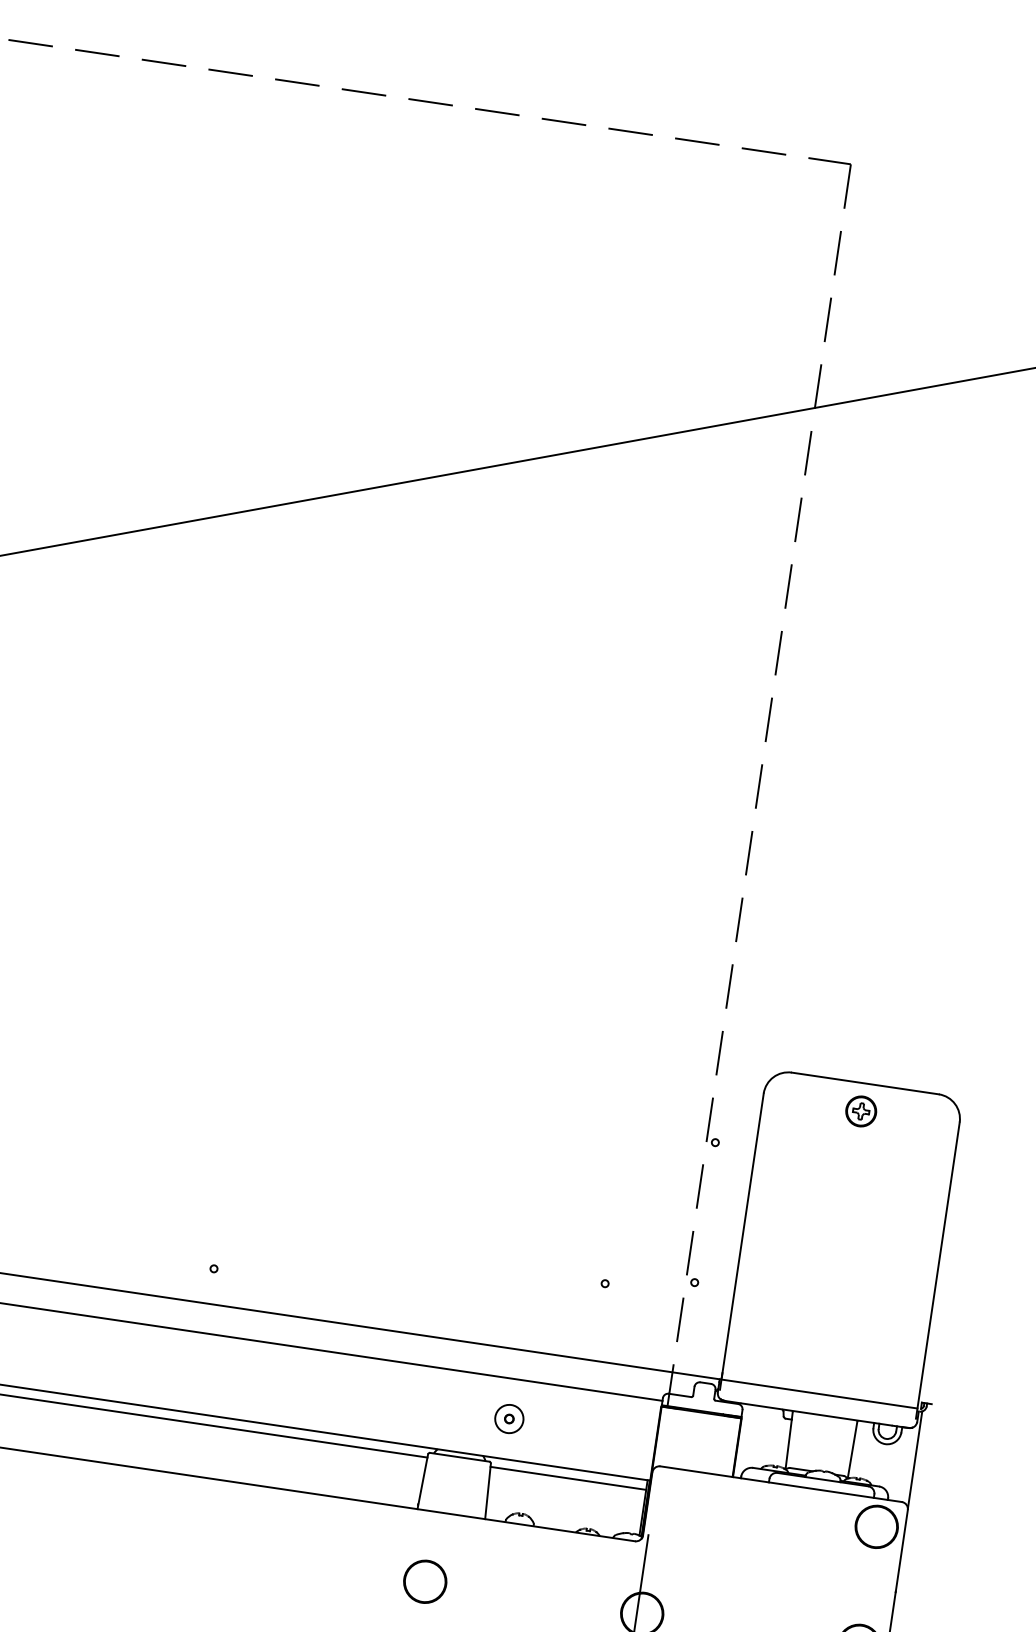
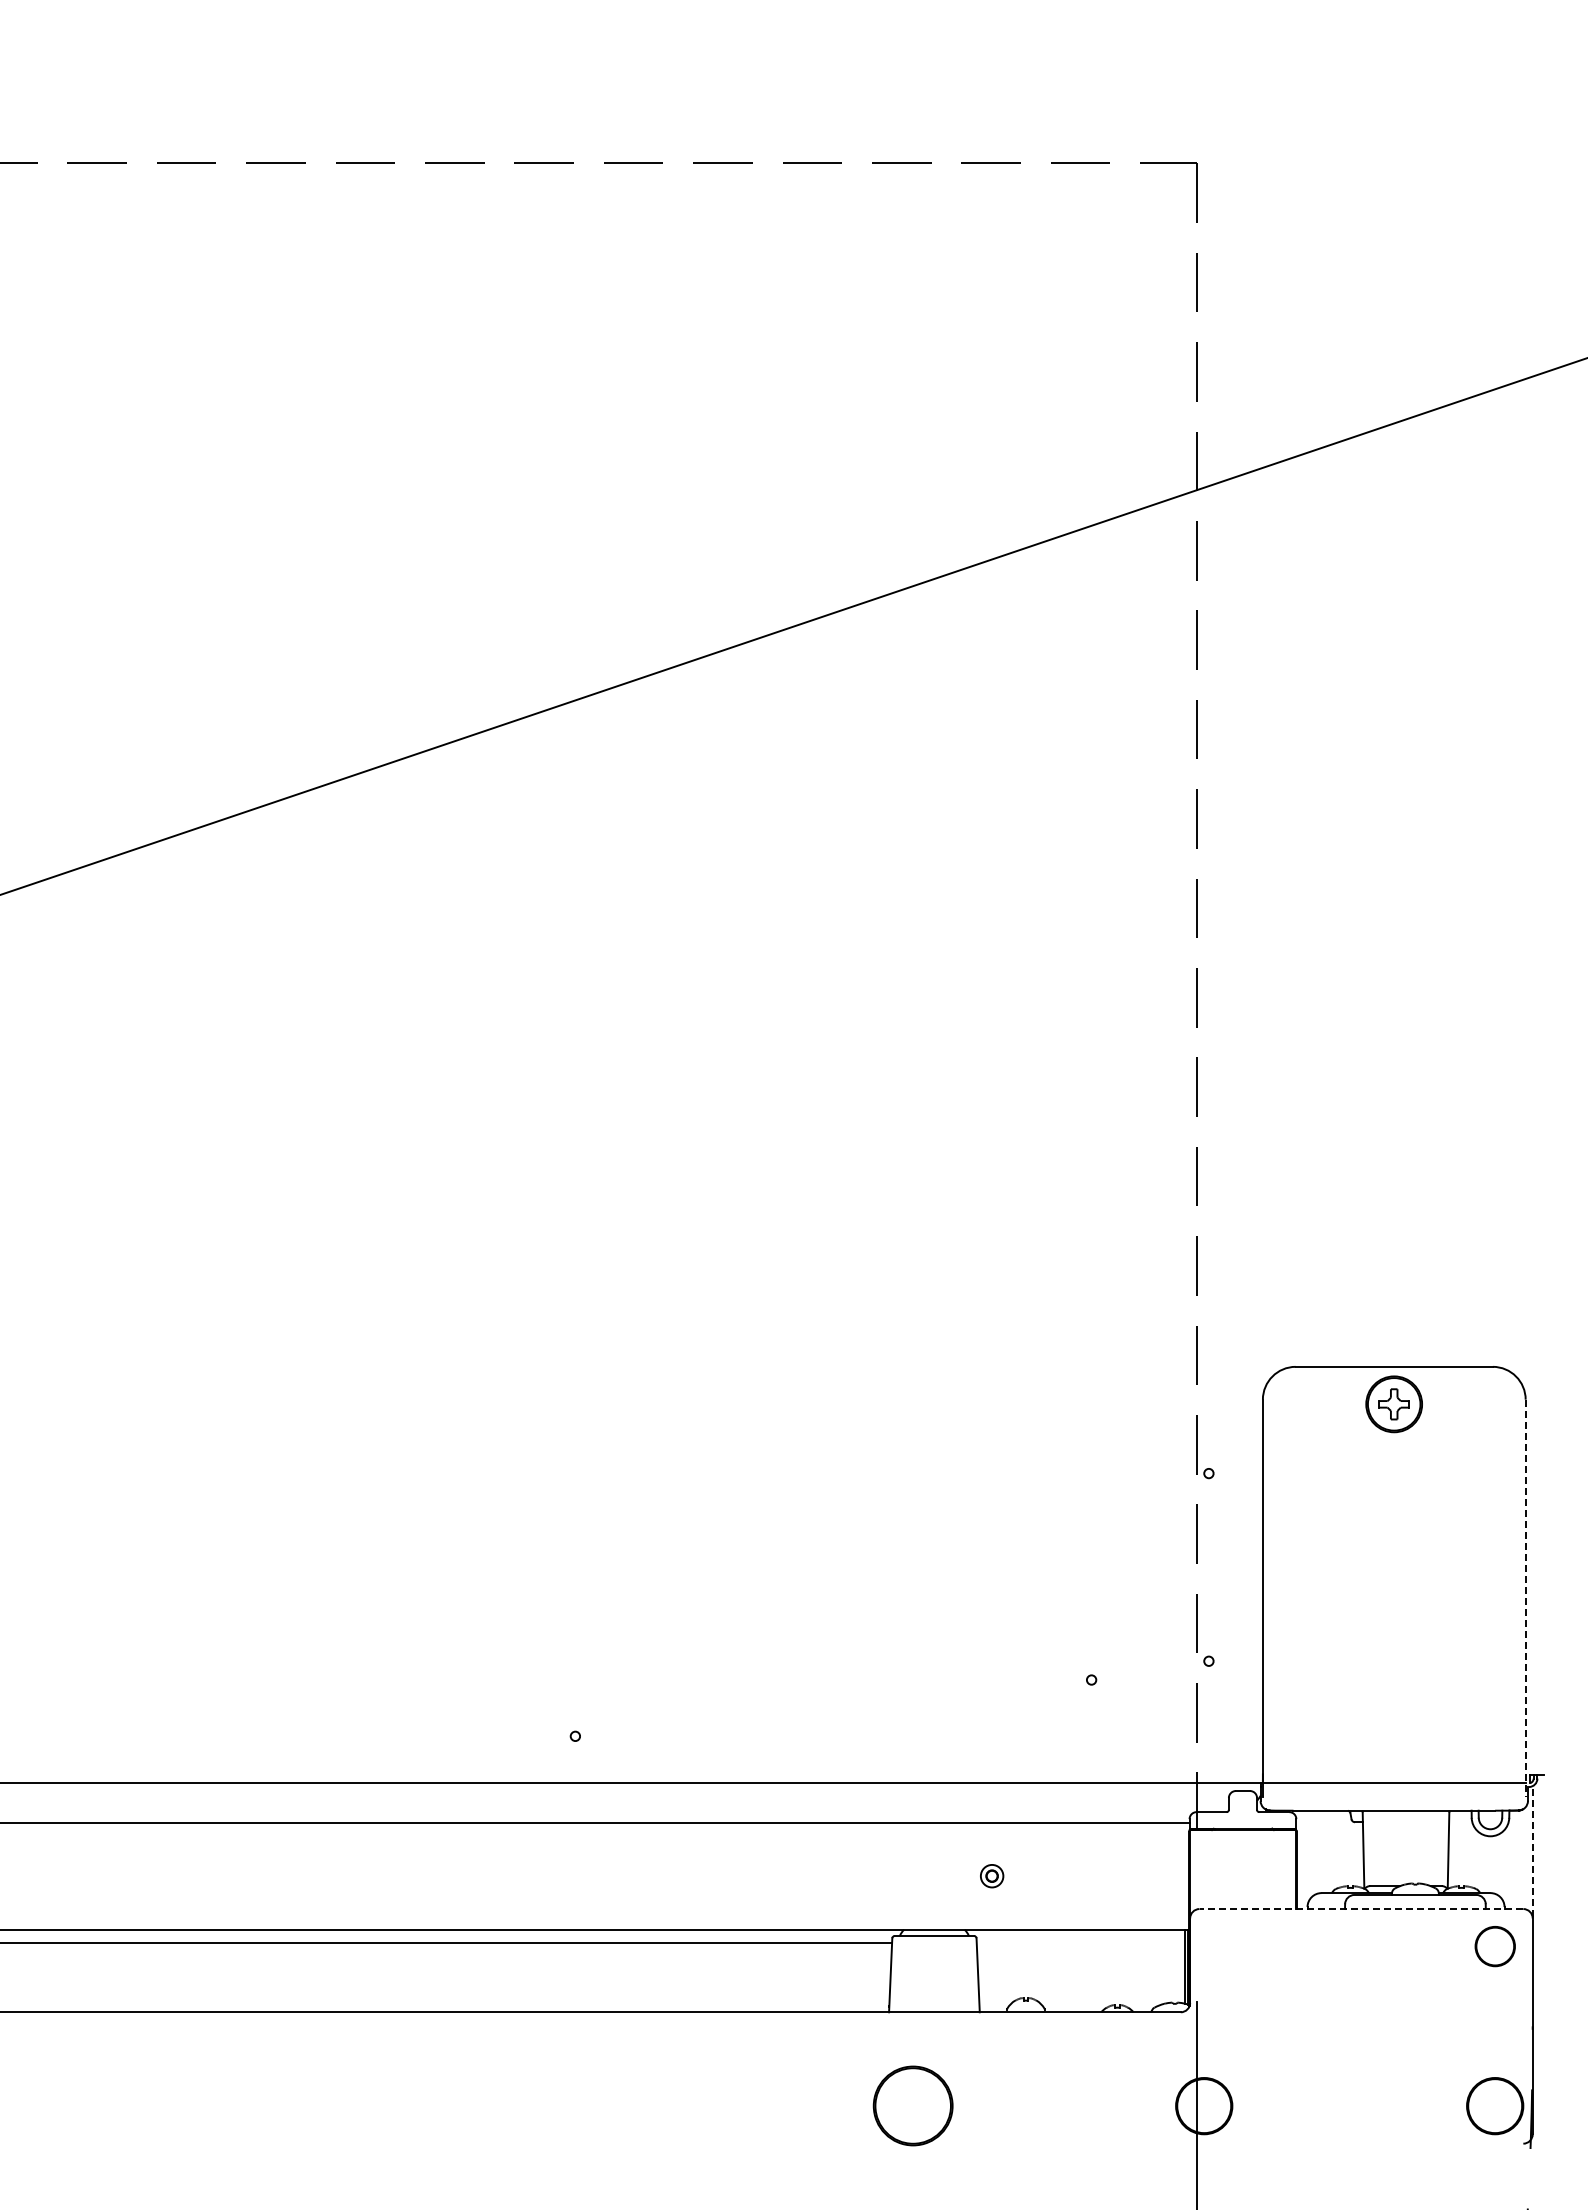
part: (861, 1111) -> (1394, 1404), size x1.4
line: (937, 1270) -> (1525, 1598), solid -> dashed
circle: (508, 1418) -> (991, 1875), size x0.6
line: (915, 1459) -> (1532, 1850), solid -> dashed
line: (567, 1478) -> (1080, 1942), removed
line: (781, 1484) -> (1361, 1909), solid -> dashed
circle: (876, 1526) -> (1495, 1946), size x0.7
part: (425, 1582) -> (913, 2106), size x1.4

